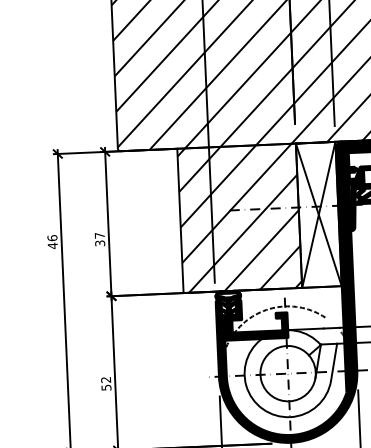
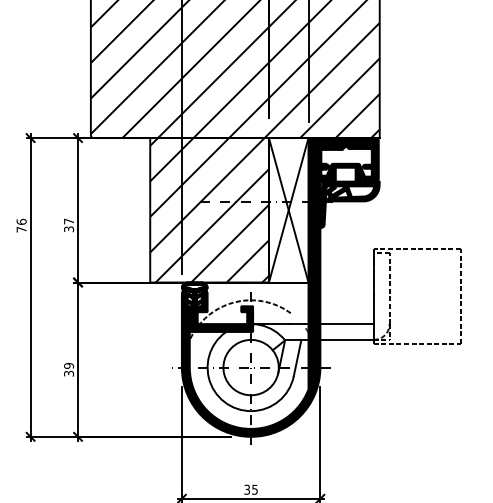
text: (52, 245) -> (21, 229), 46 -> 76
text: (106, 383) -> (69, 369), 52 -> 39

